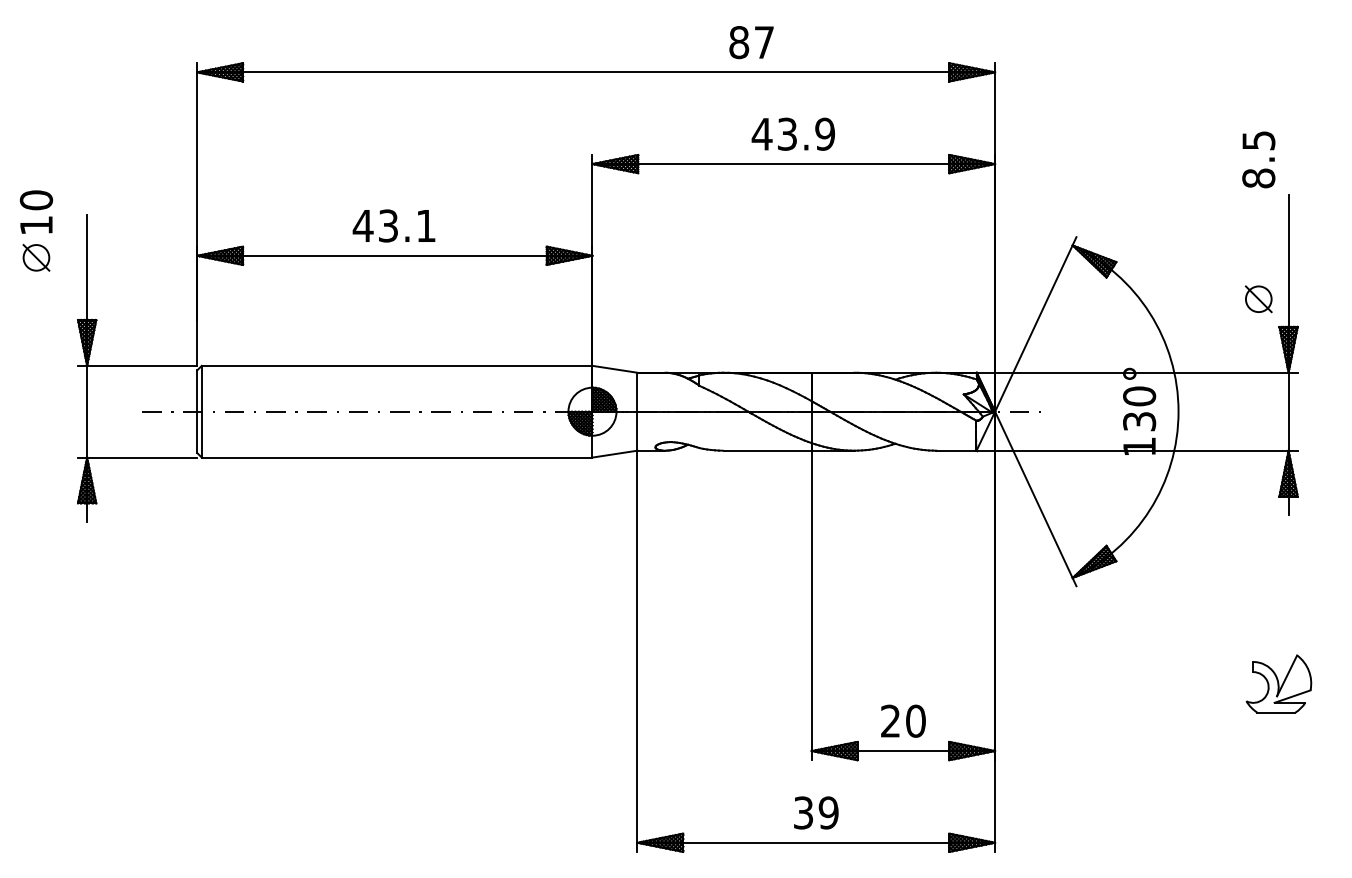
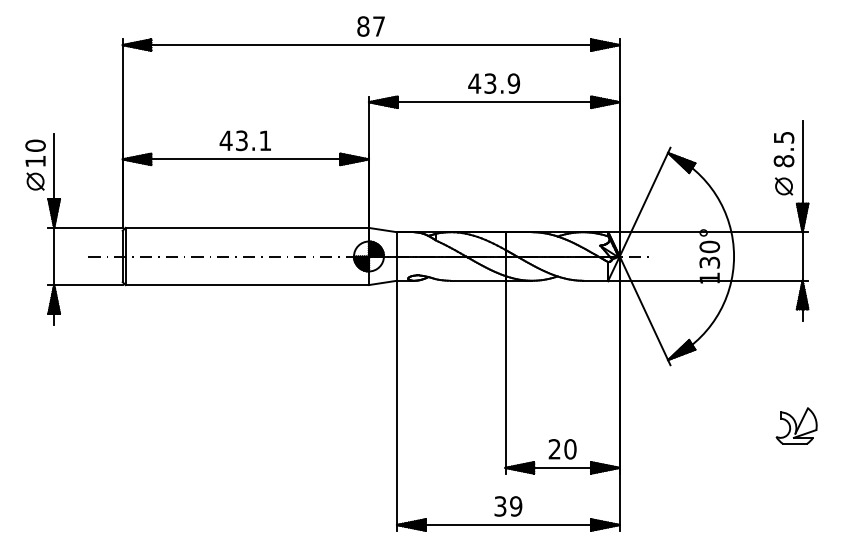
text: (750, 42) -> (370, 26), moved
text: (1257, 159) -> (783, 149), moved
part: (36, 230) -> (35, 164), moved

